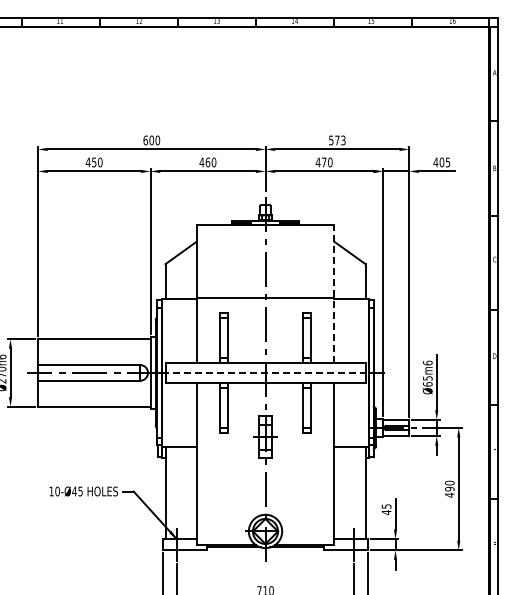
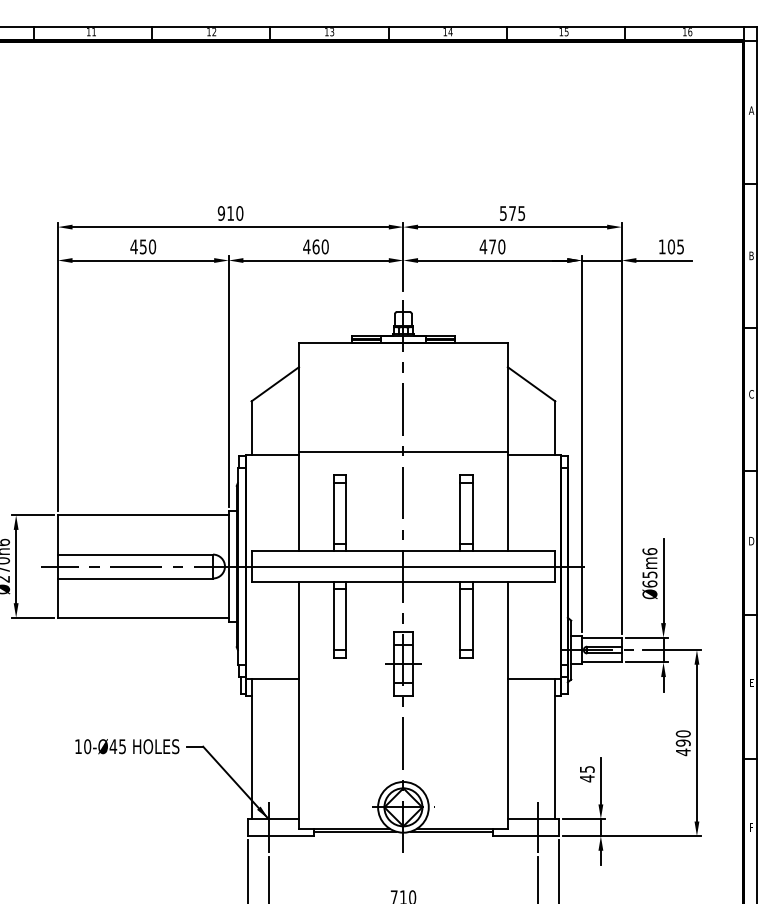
text: (343, 139) -> (521, 212), 573 -> 575
text: (148, 140) -> (225, 213), 600 -> 910
text: (435, 162) -> (661, 246), 405 -> 105
line: (334, 294) -> (508, 447), dashed -> solid
line: (265, 372) -> (403, 565), dashed -> solid

